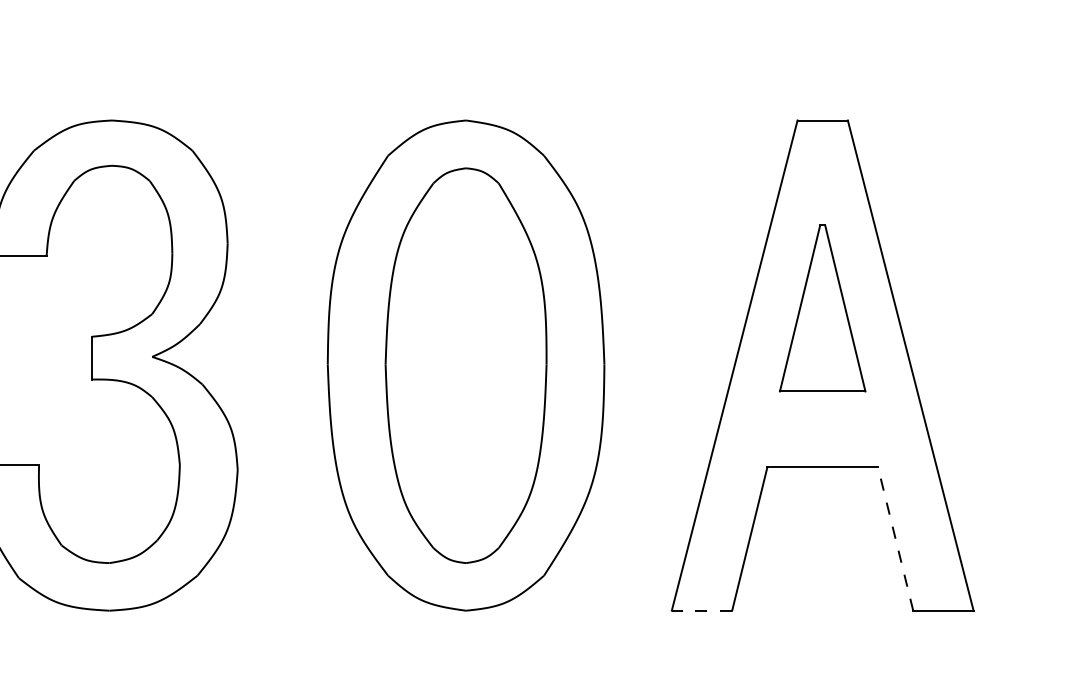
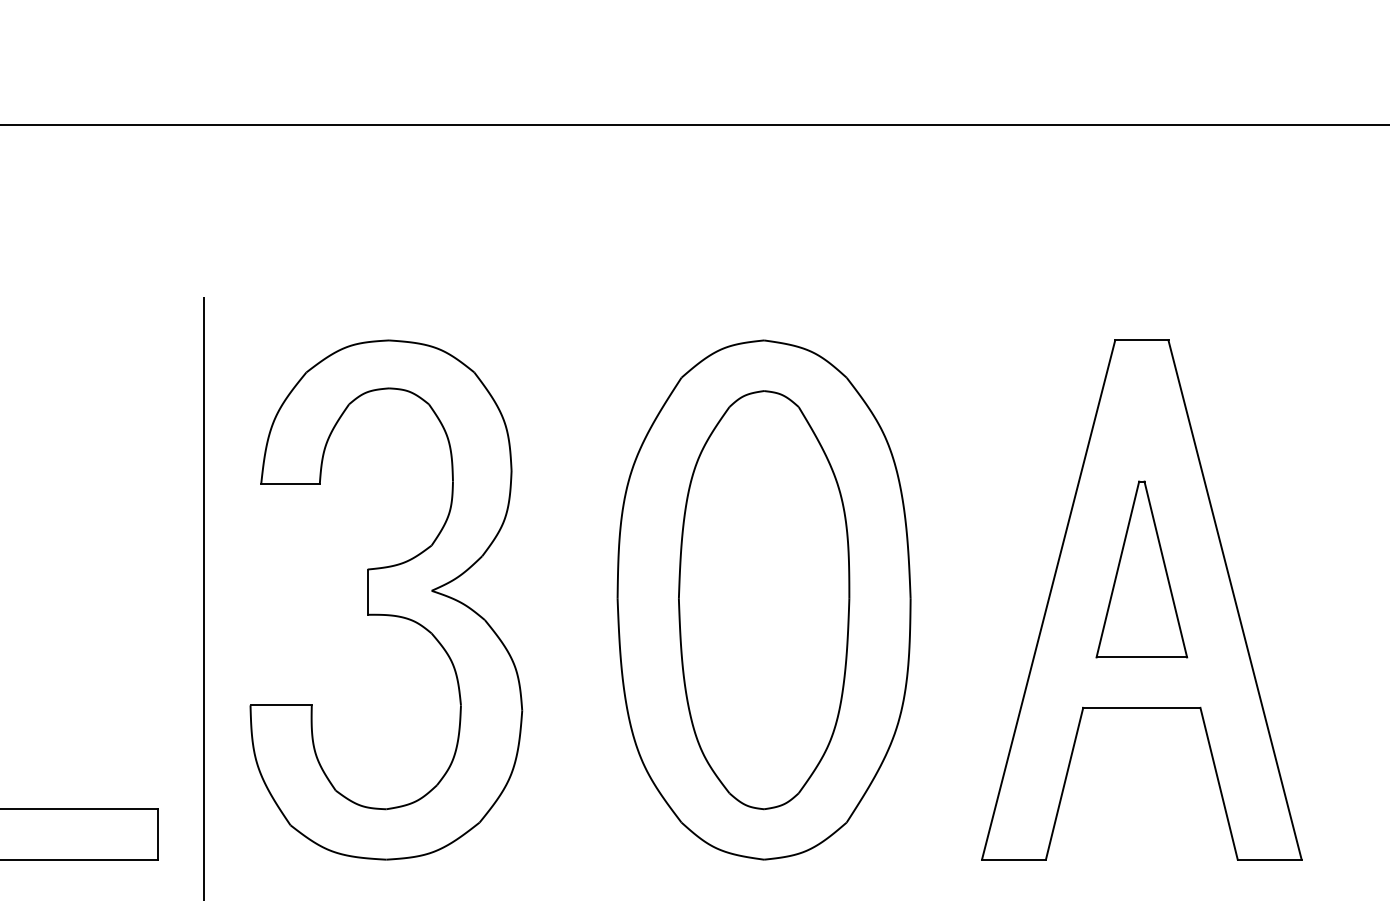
part: (822, 308) -> (1141, 569), moved
line: (895, 538) -> (1218, 783), dashed -> solid
line: (701, 610) -> (1013, 859), dashed -> solid

